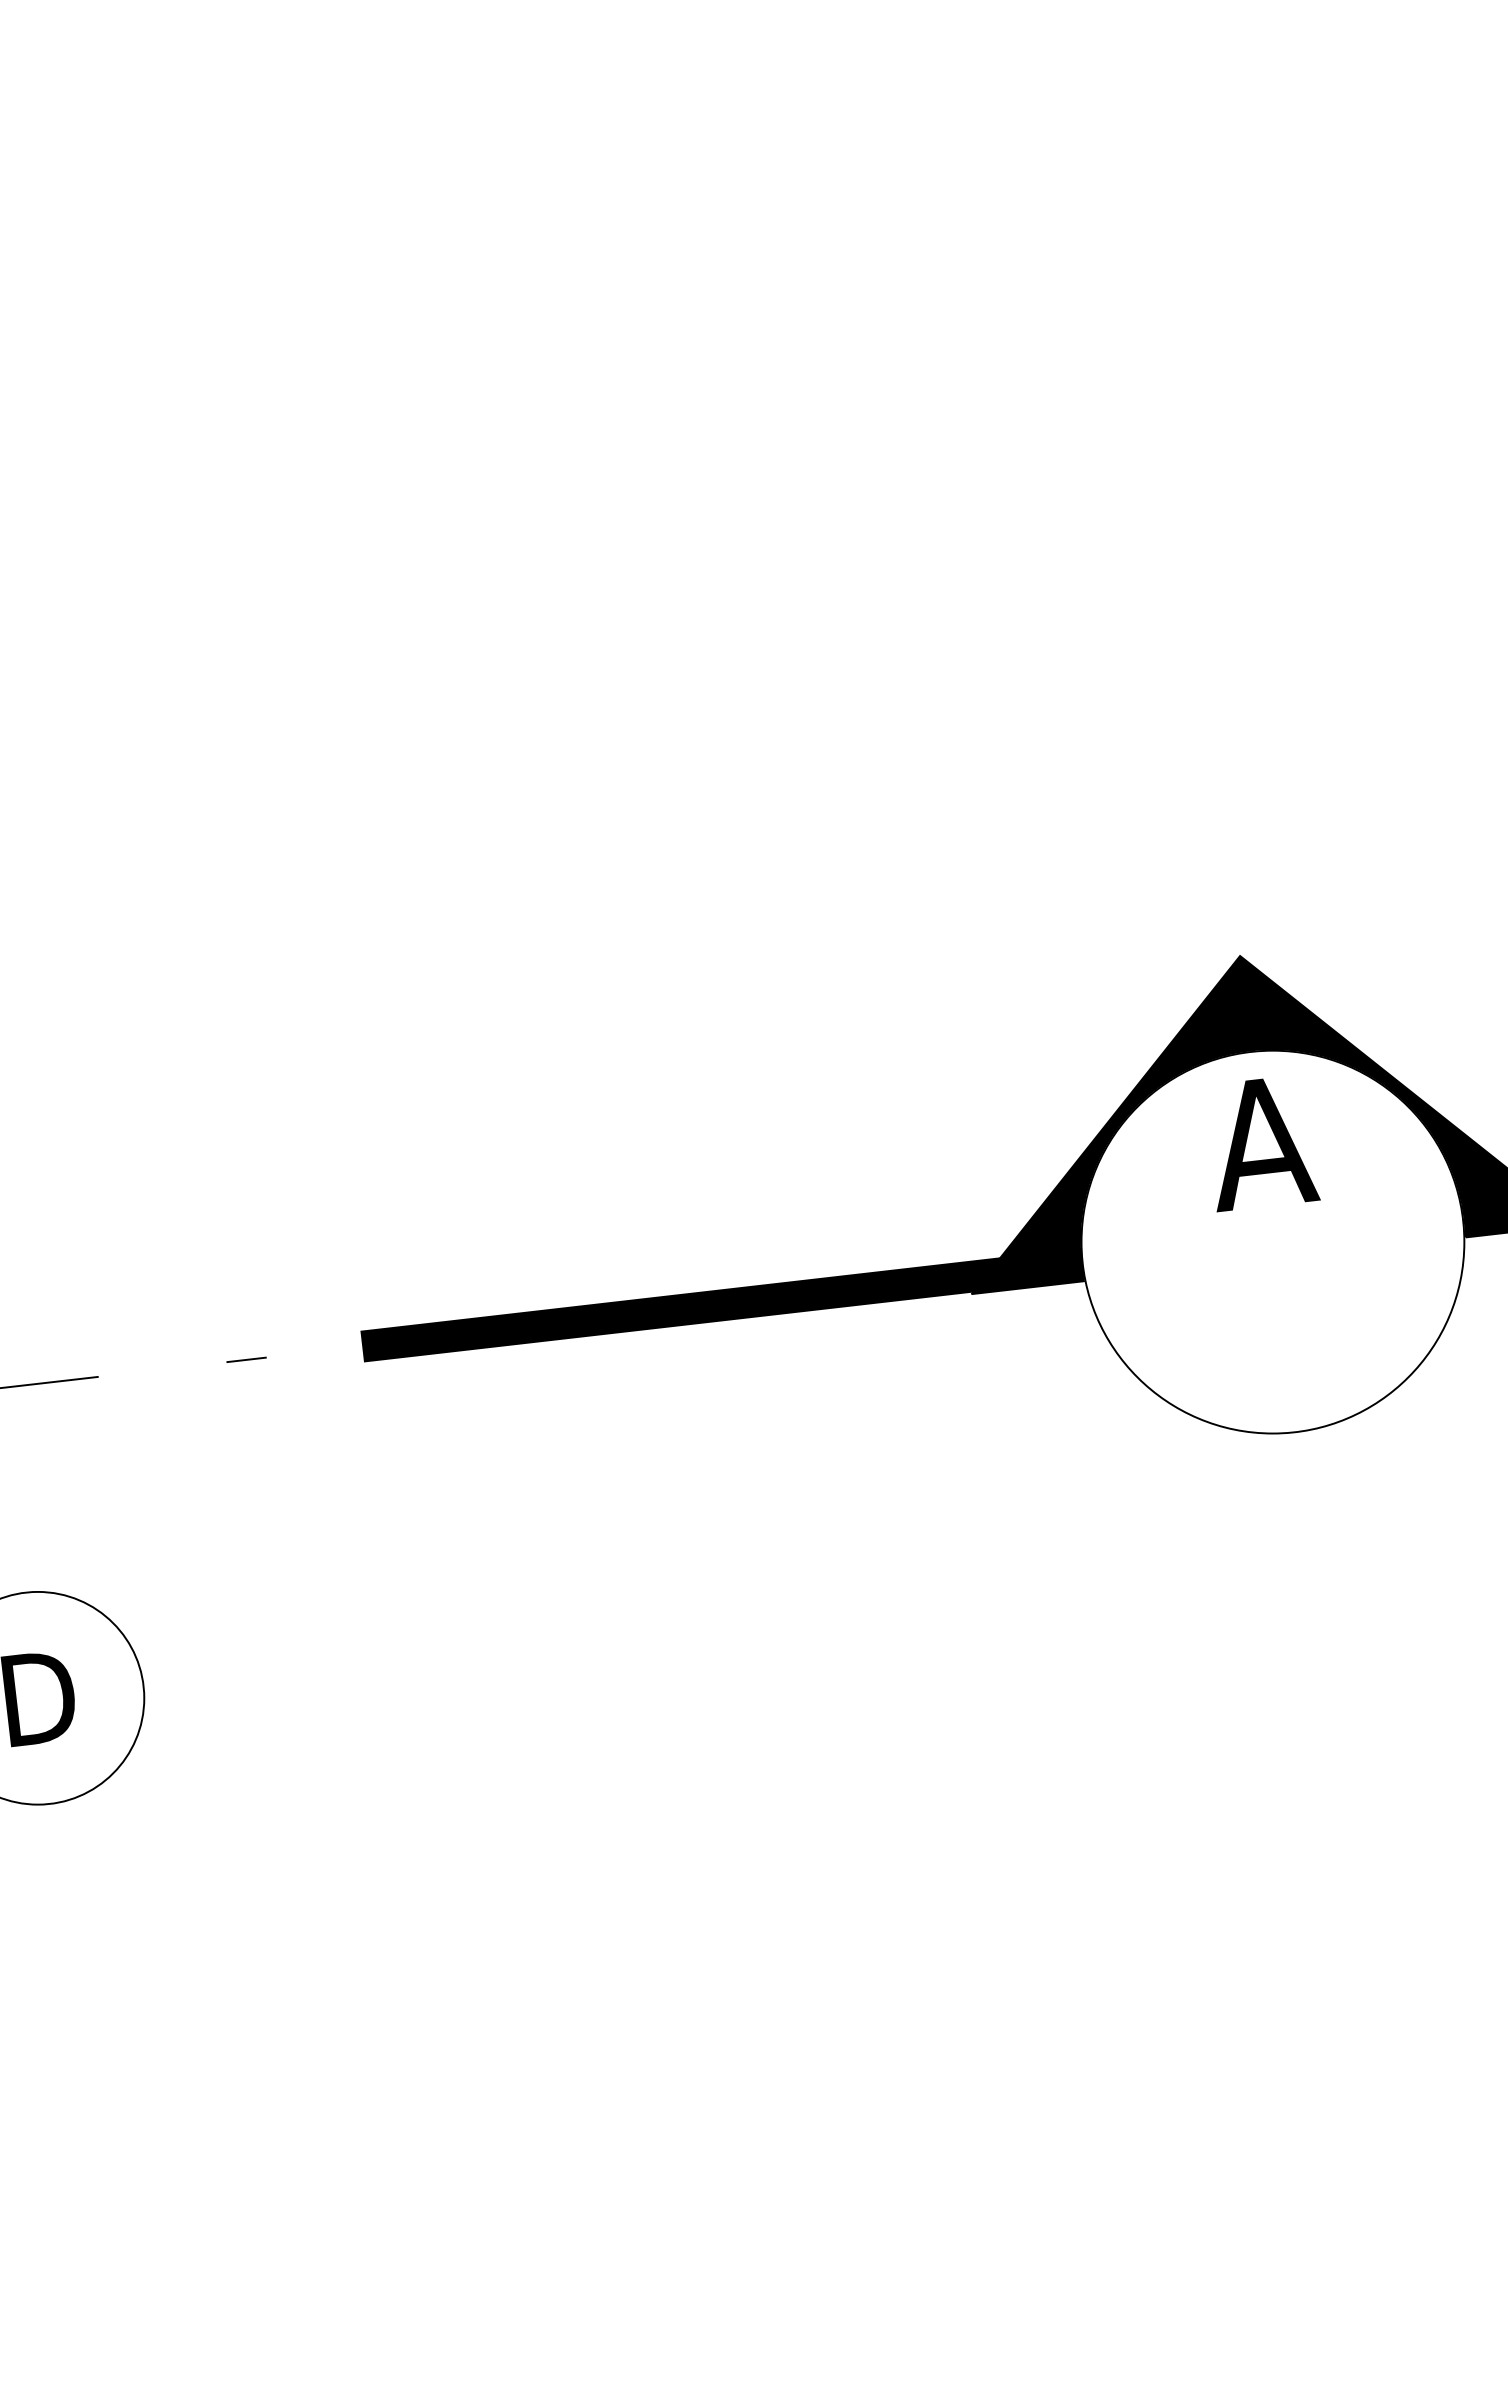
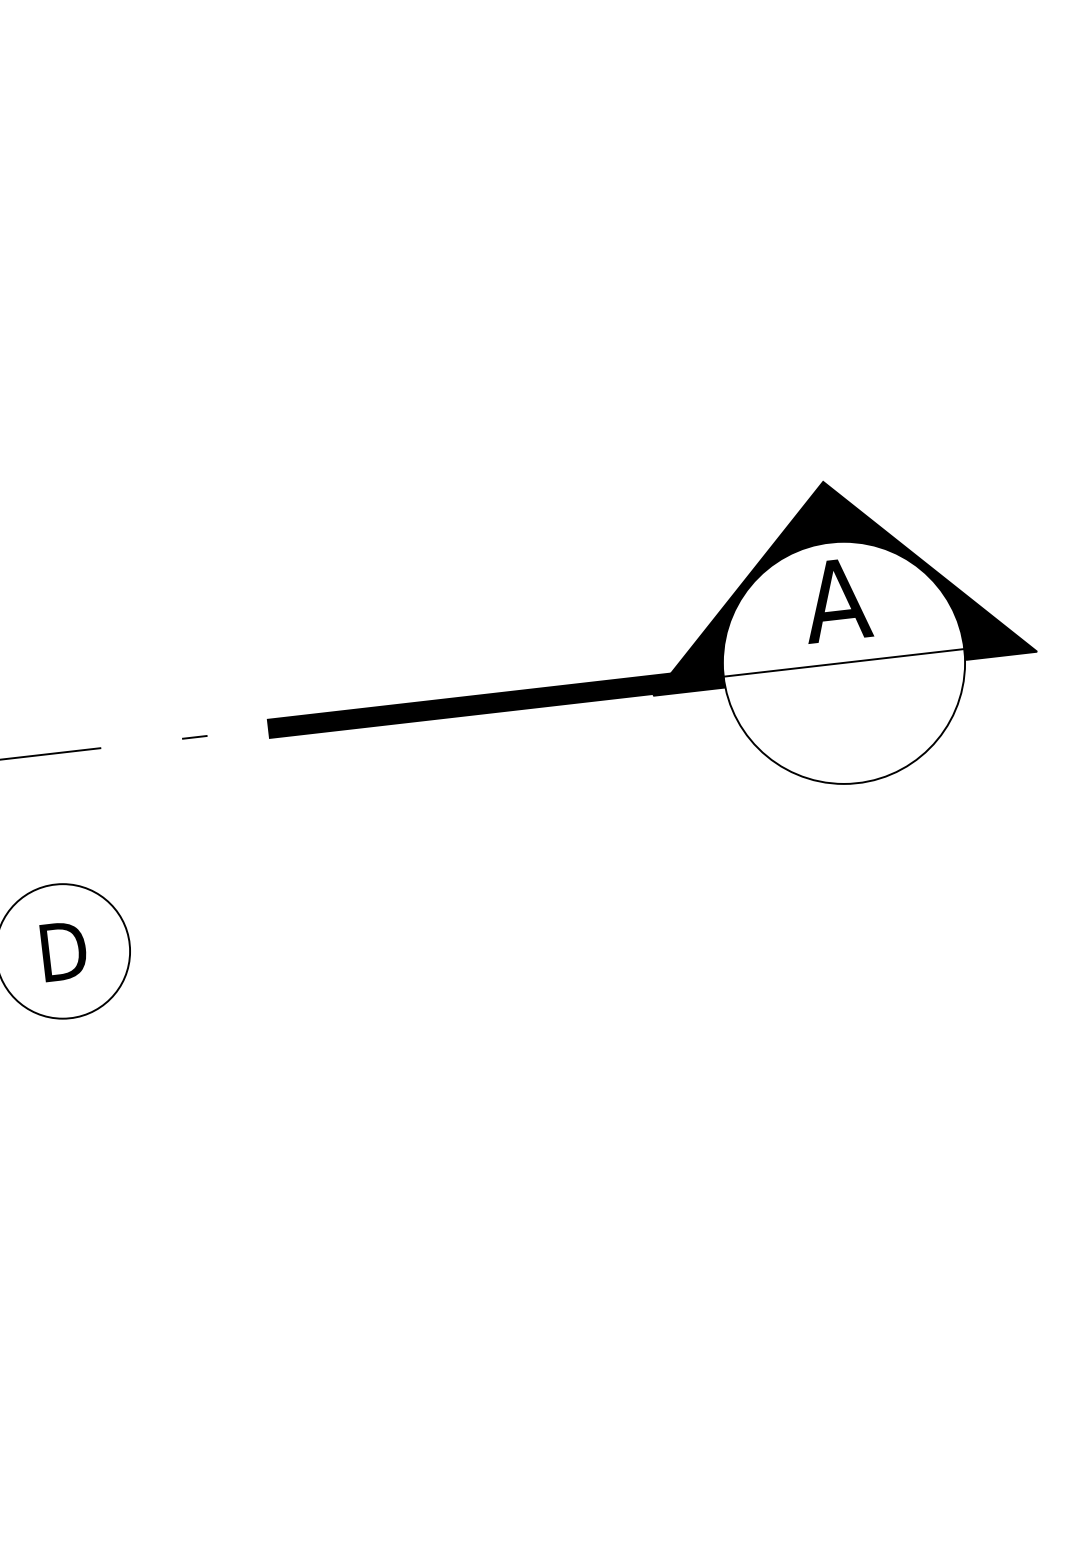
line: (1272, 1241) -> (843, 662), added

